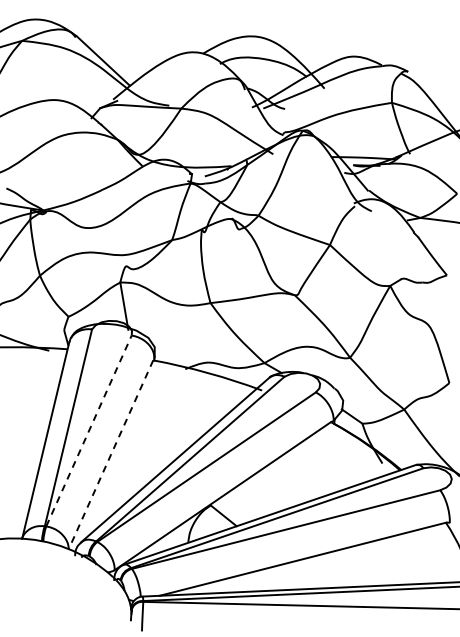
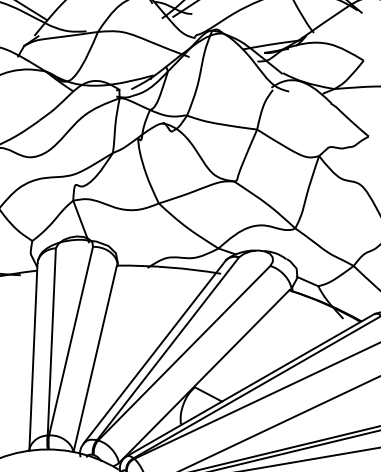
line: (89, 430) -> (71, 340), dashed -> solid
line: (110, 455) -> (94, 359), dashed -> solid

